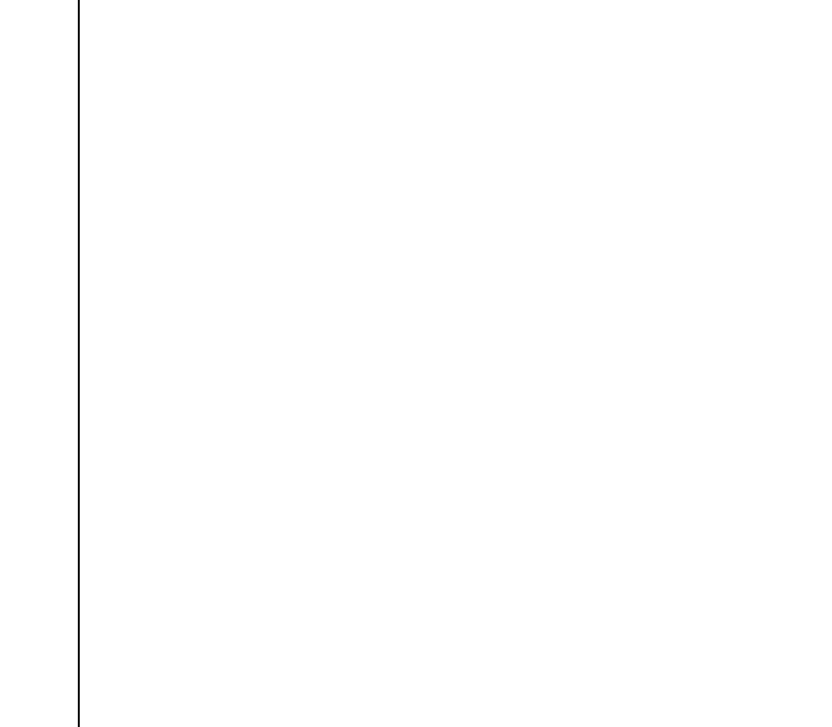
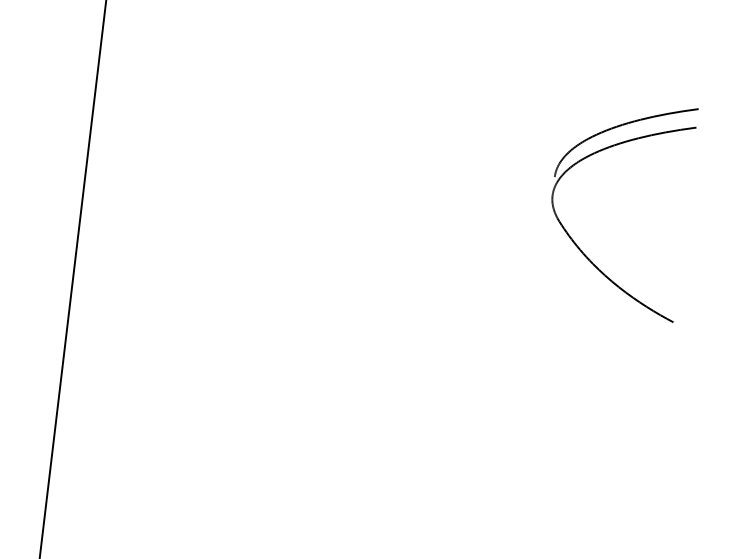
part: (638, 233) -> (574, 241), added

